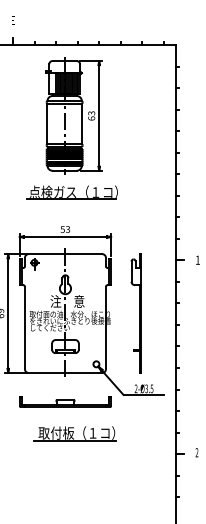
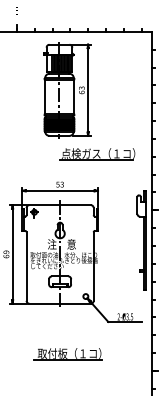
part: (71, 192) -> (96, 153), moved
part: (135, 313) -> (140, 240), moved
part: (65, 401) -> (60, 327), removed

